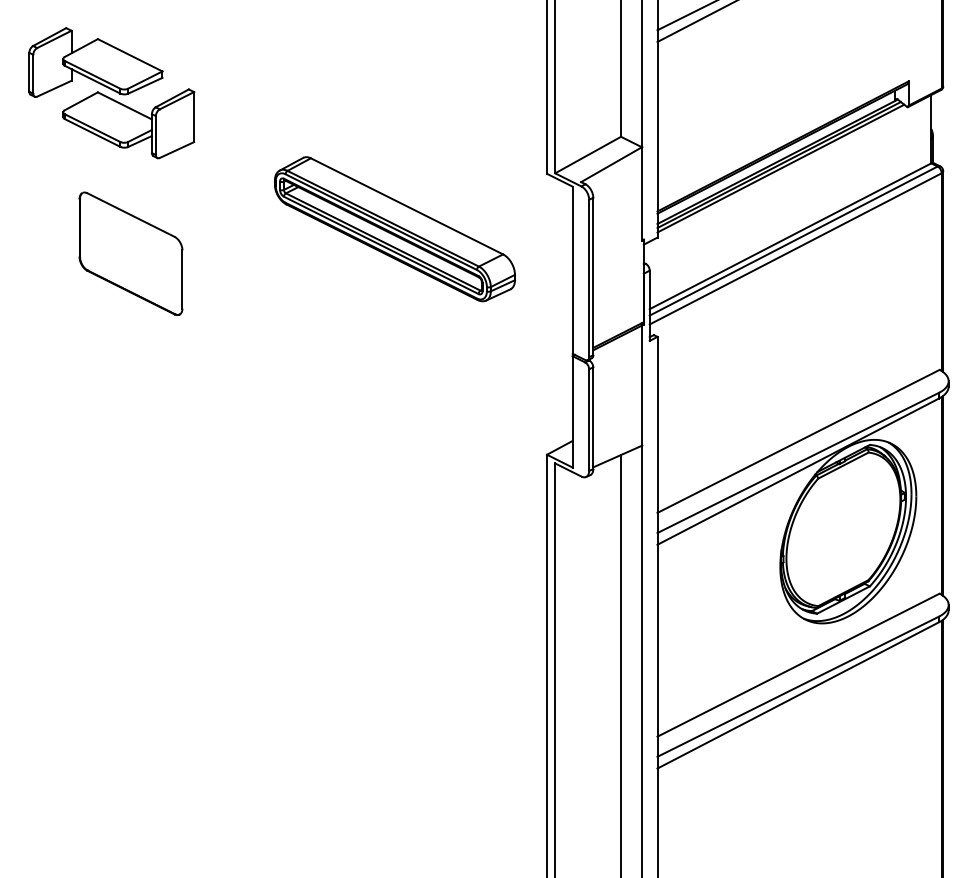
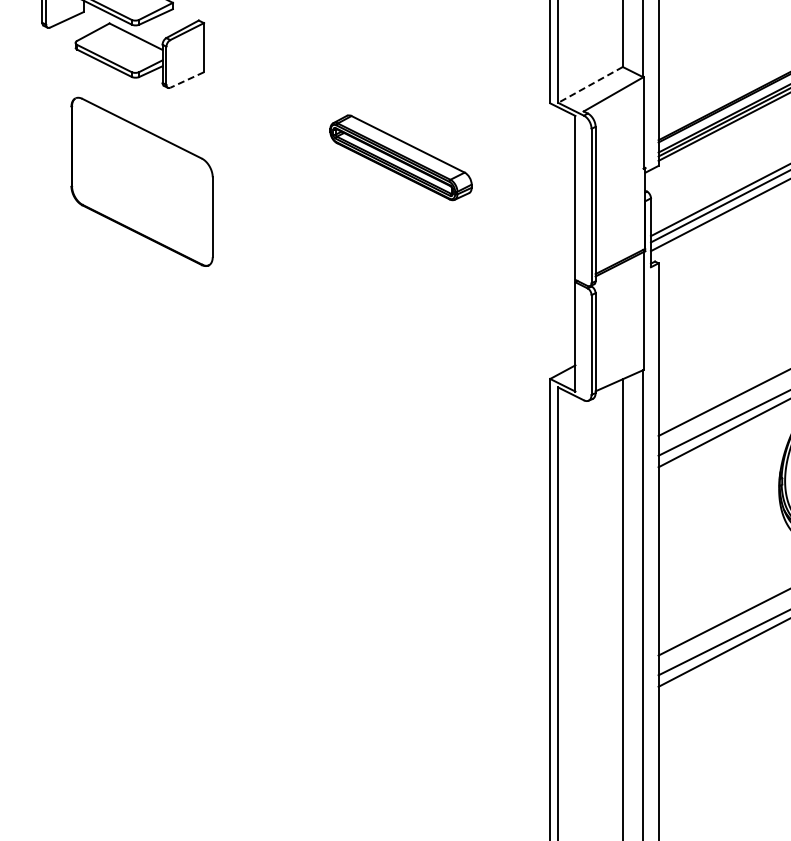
line: (176, 150) -> (186, 80), solid -> dashed
line: (588, 155) -> (590, 85), solid -> dashed
part: (394, 229) -> (400, 157), size x0.6
part: (130, 253) -> (141, 181), size x1.4

